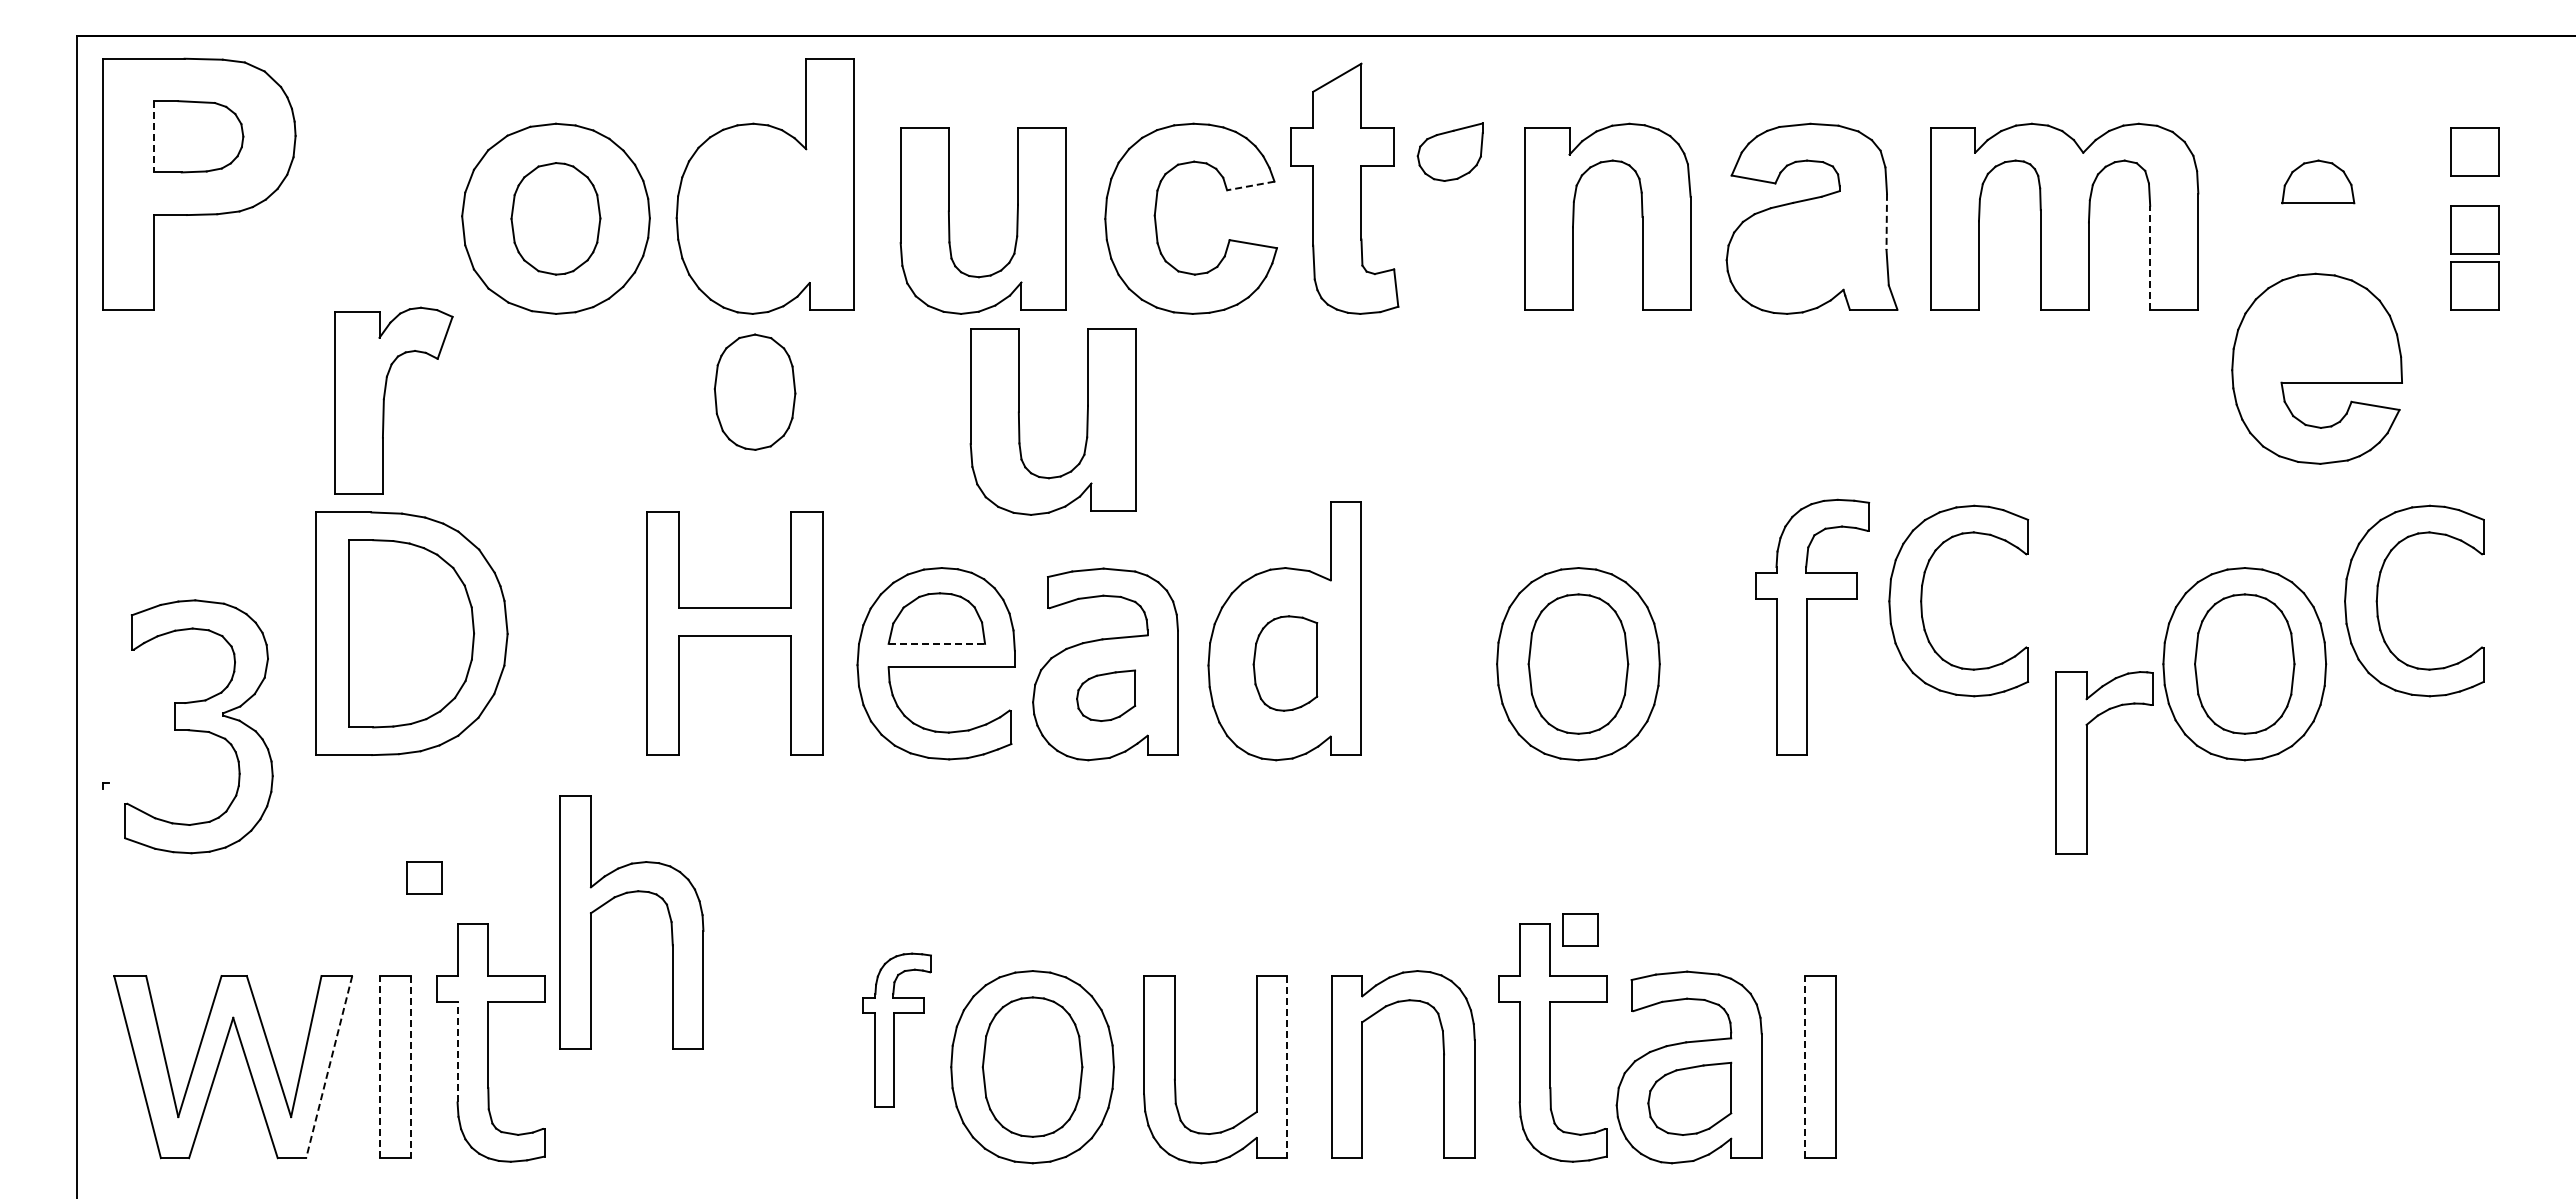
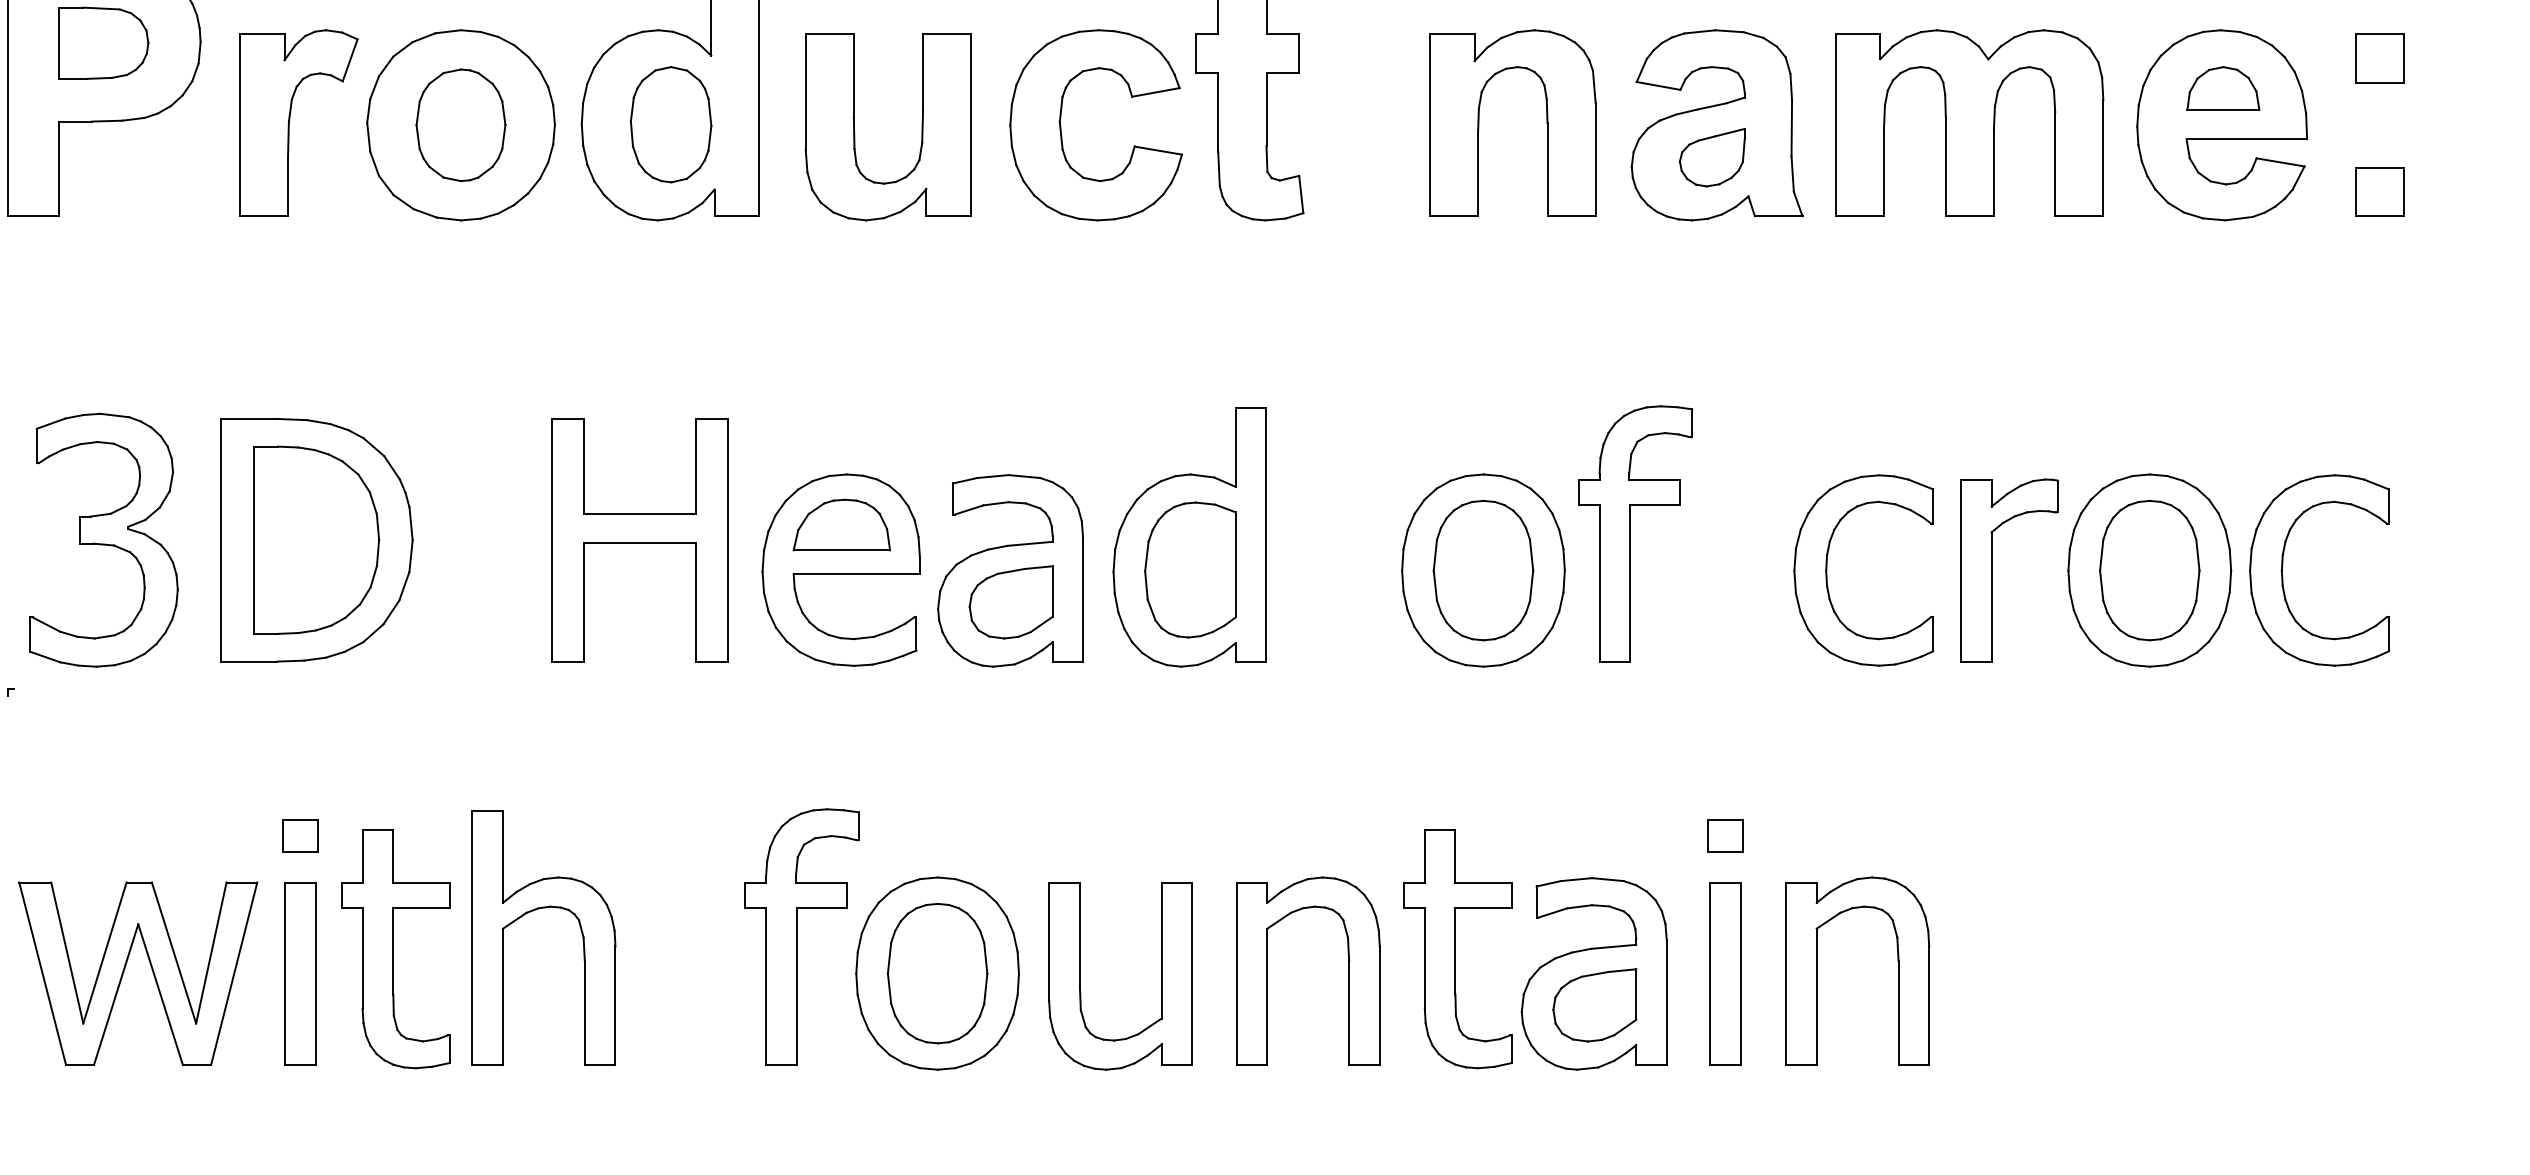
line: (153, 136) -> (58, 42), dashed -> solid
part: (1449, 151) -> (1711, 156), moved
line: (1250, 186) -> (1155, 92), dashed -> solid
line: (1886, 222) -> (1791, 128), dashed -> solid
part: (2474, 229) -> (2379, 135), removed
line: (2150, 257) -> (2055, 163), dashed -> solid
part: (2316, 368) -> (2221, 124), moved
part: (754, 391) -> (670, 123), moved
part: (385, 396) -> (290, 118), moved
part: (1020, 428) -> (925, 334), removed
part: (2378, 595) -> (2283, 564), moved
part: (1922, 600) -> (1827, 569), moved
part: (1812, 626) -> (1635, 532), moved
line: (937, 643) -> (842, 549), dashed -> solid
part: (1285, 663) -> (1190, 569), size x1.43
part: (1105, 695) -> (1010, 601), size x1.43
part: (198, 726) -> (103, 539), moved
part: (2087, 762) -> (1992, 569), moved
part: (424, 877) -> (300, 835), moved
part: (620, 896) -> (532, 911), moved
part: (1580, 929) -> (1725, 835), moved
part: (896, 1029) -> (801, 935), size x1.67
line: (457, 1051) -> (362, 957), dashed -> solid
part: (1912, 1064) -> (1817, 970), added
line: (379, 1066) -> (284, 972), dashed -> solid
line: (1805, 1066) -> (1710, 972), dashed -> solid
line: (329, 1067) -> (234, 973), dashed -> solid
line: (410, 1067) -> (315, 973), dashed -> solid
line: (1287, 1067) -> (1192, 973), dashed -> solid

